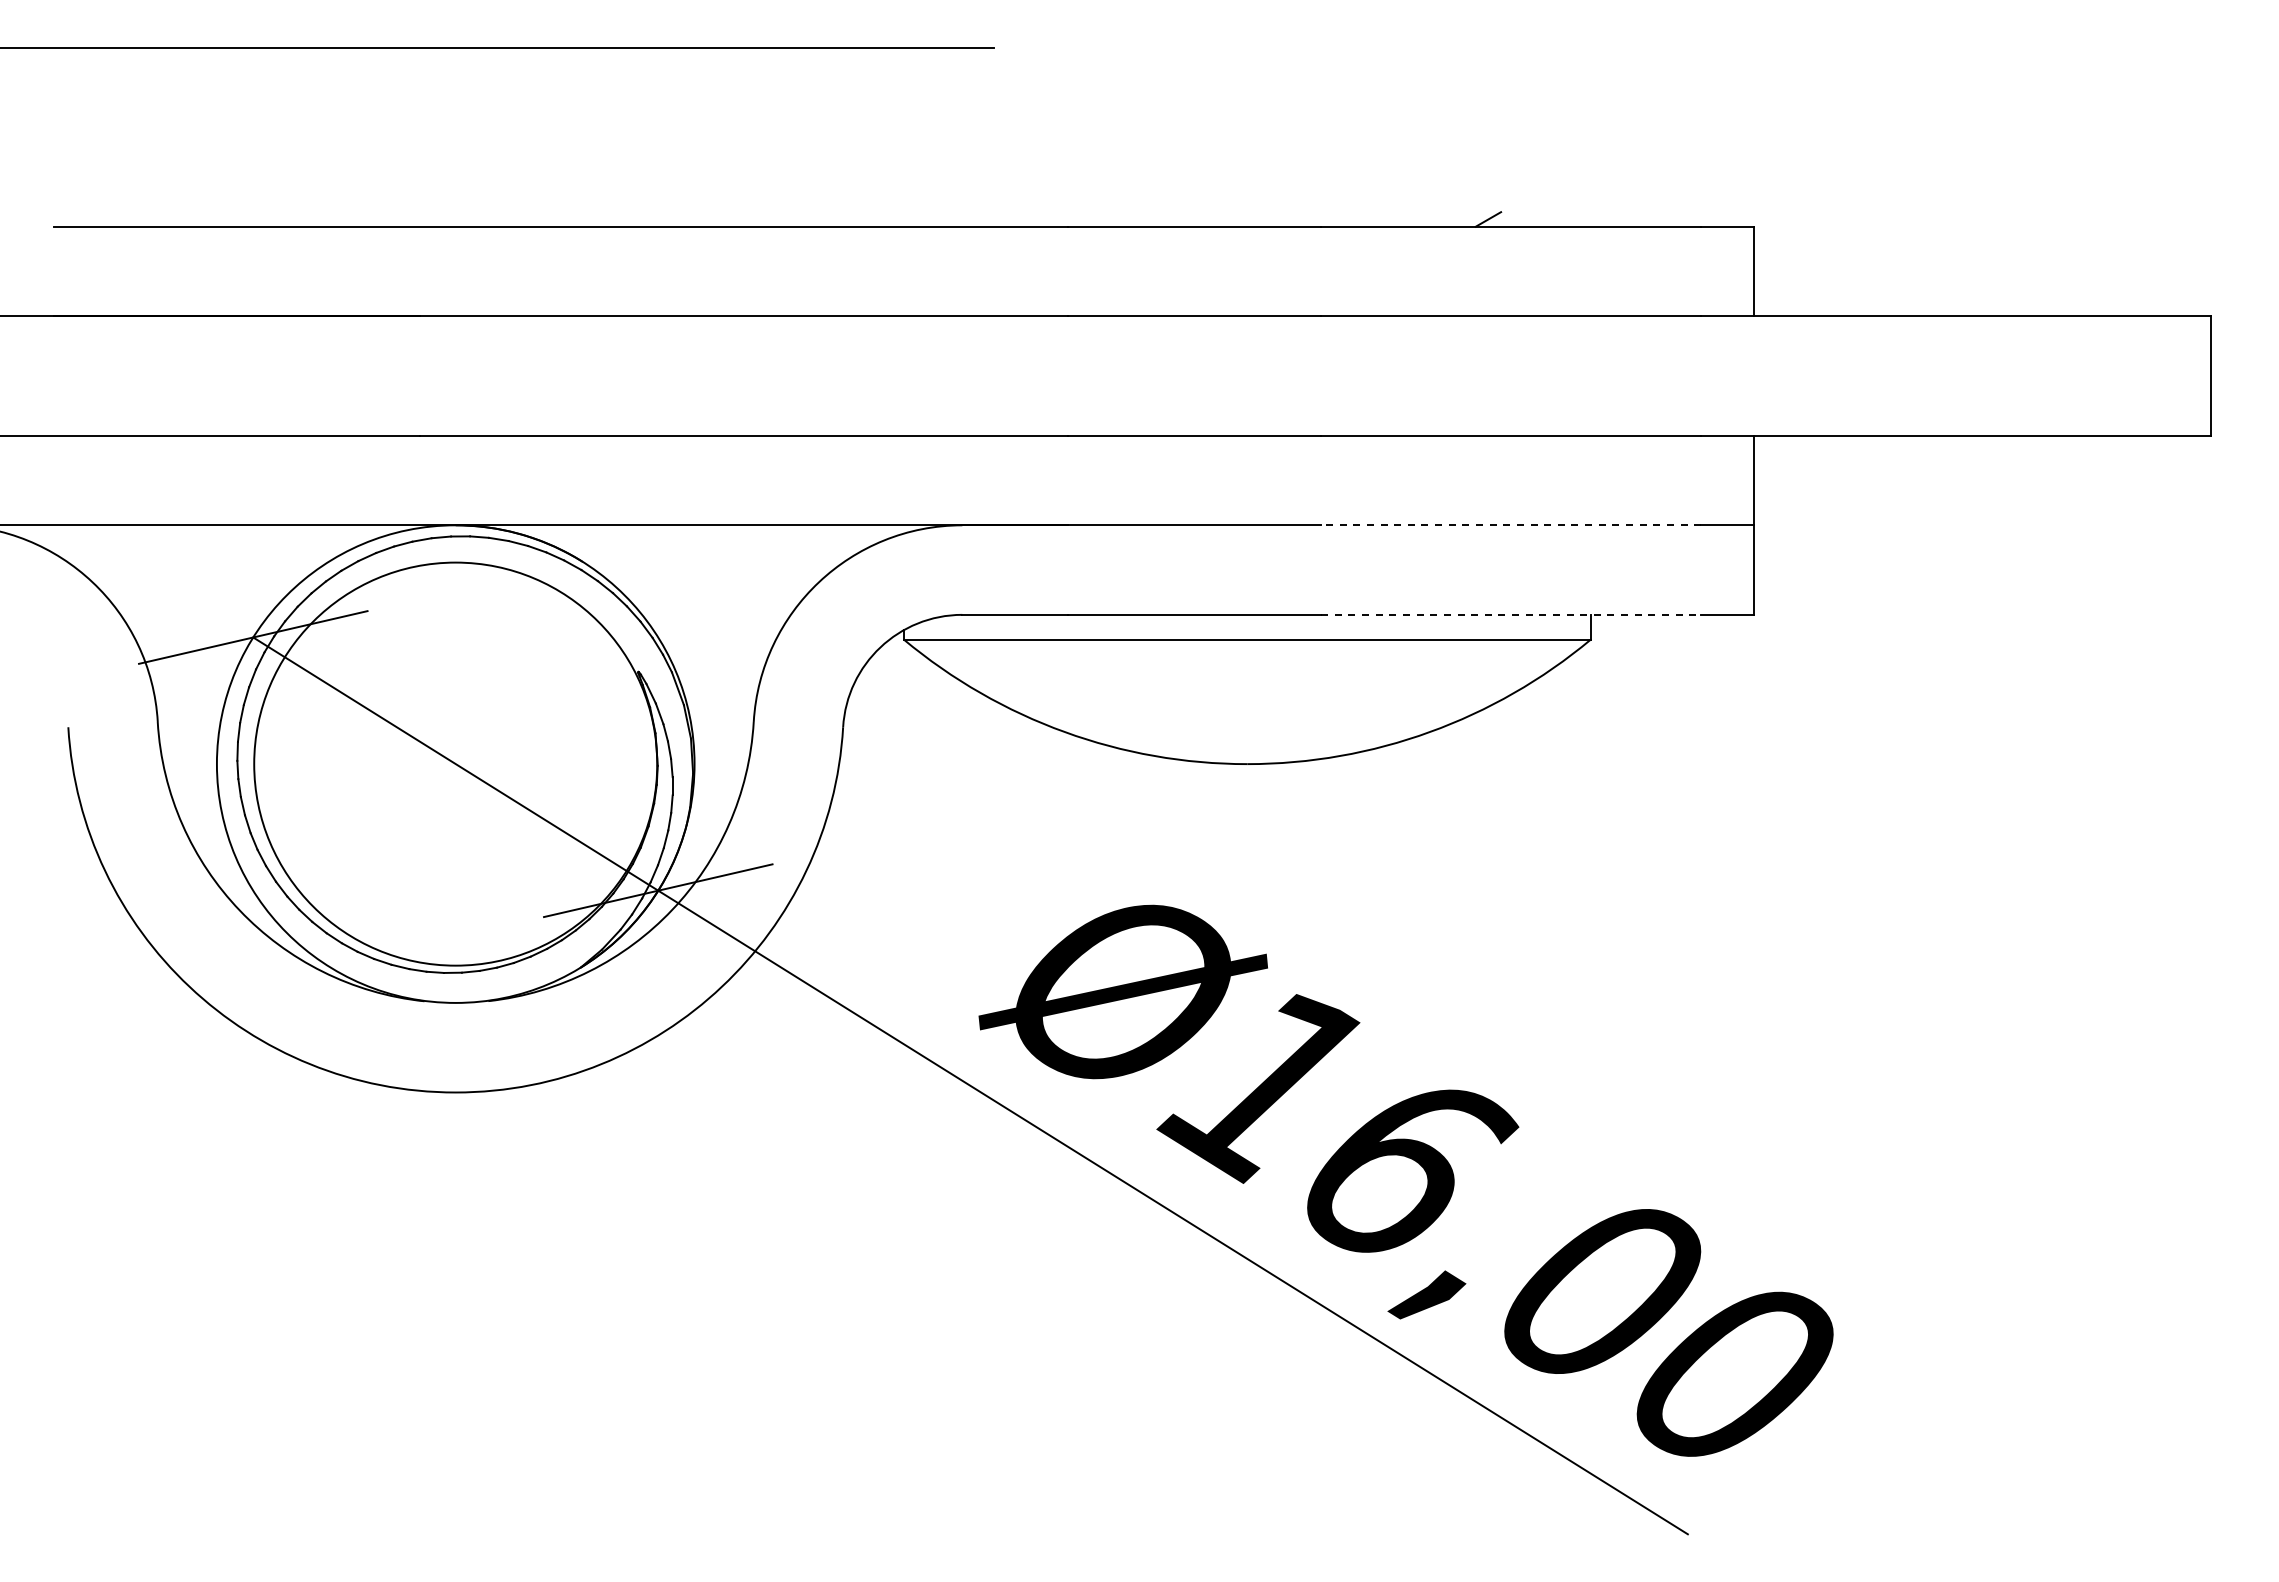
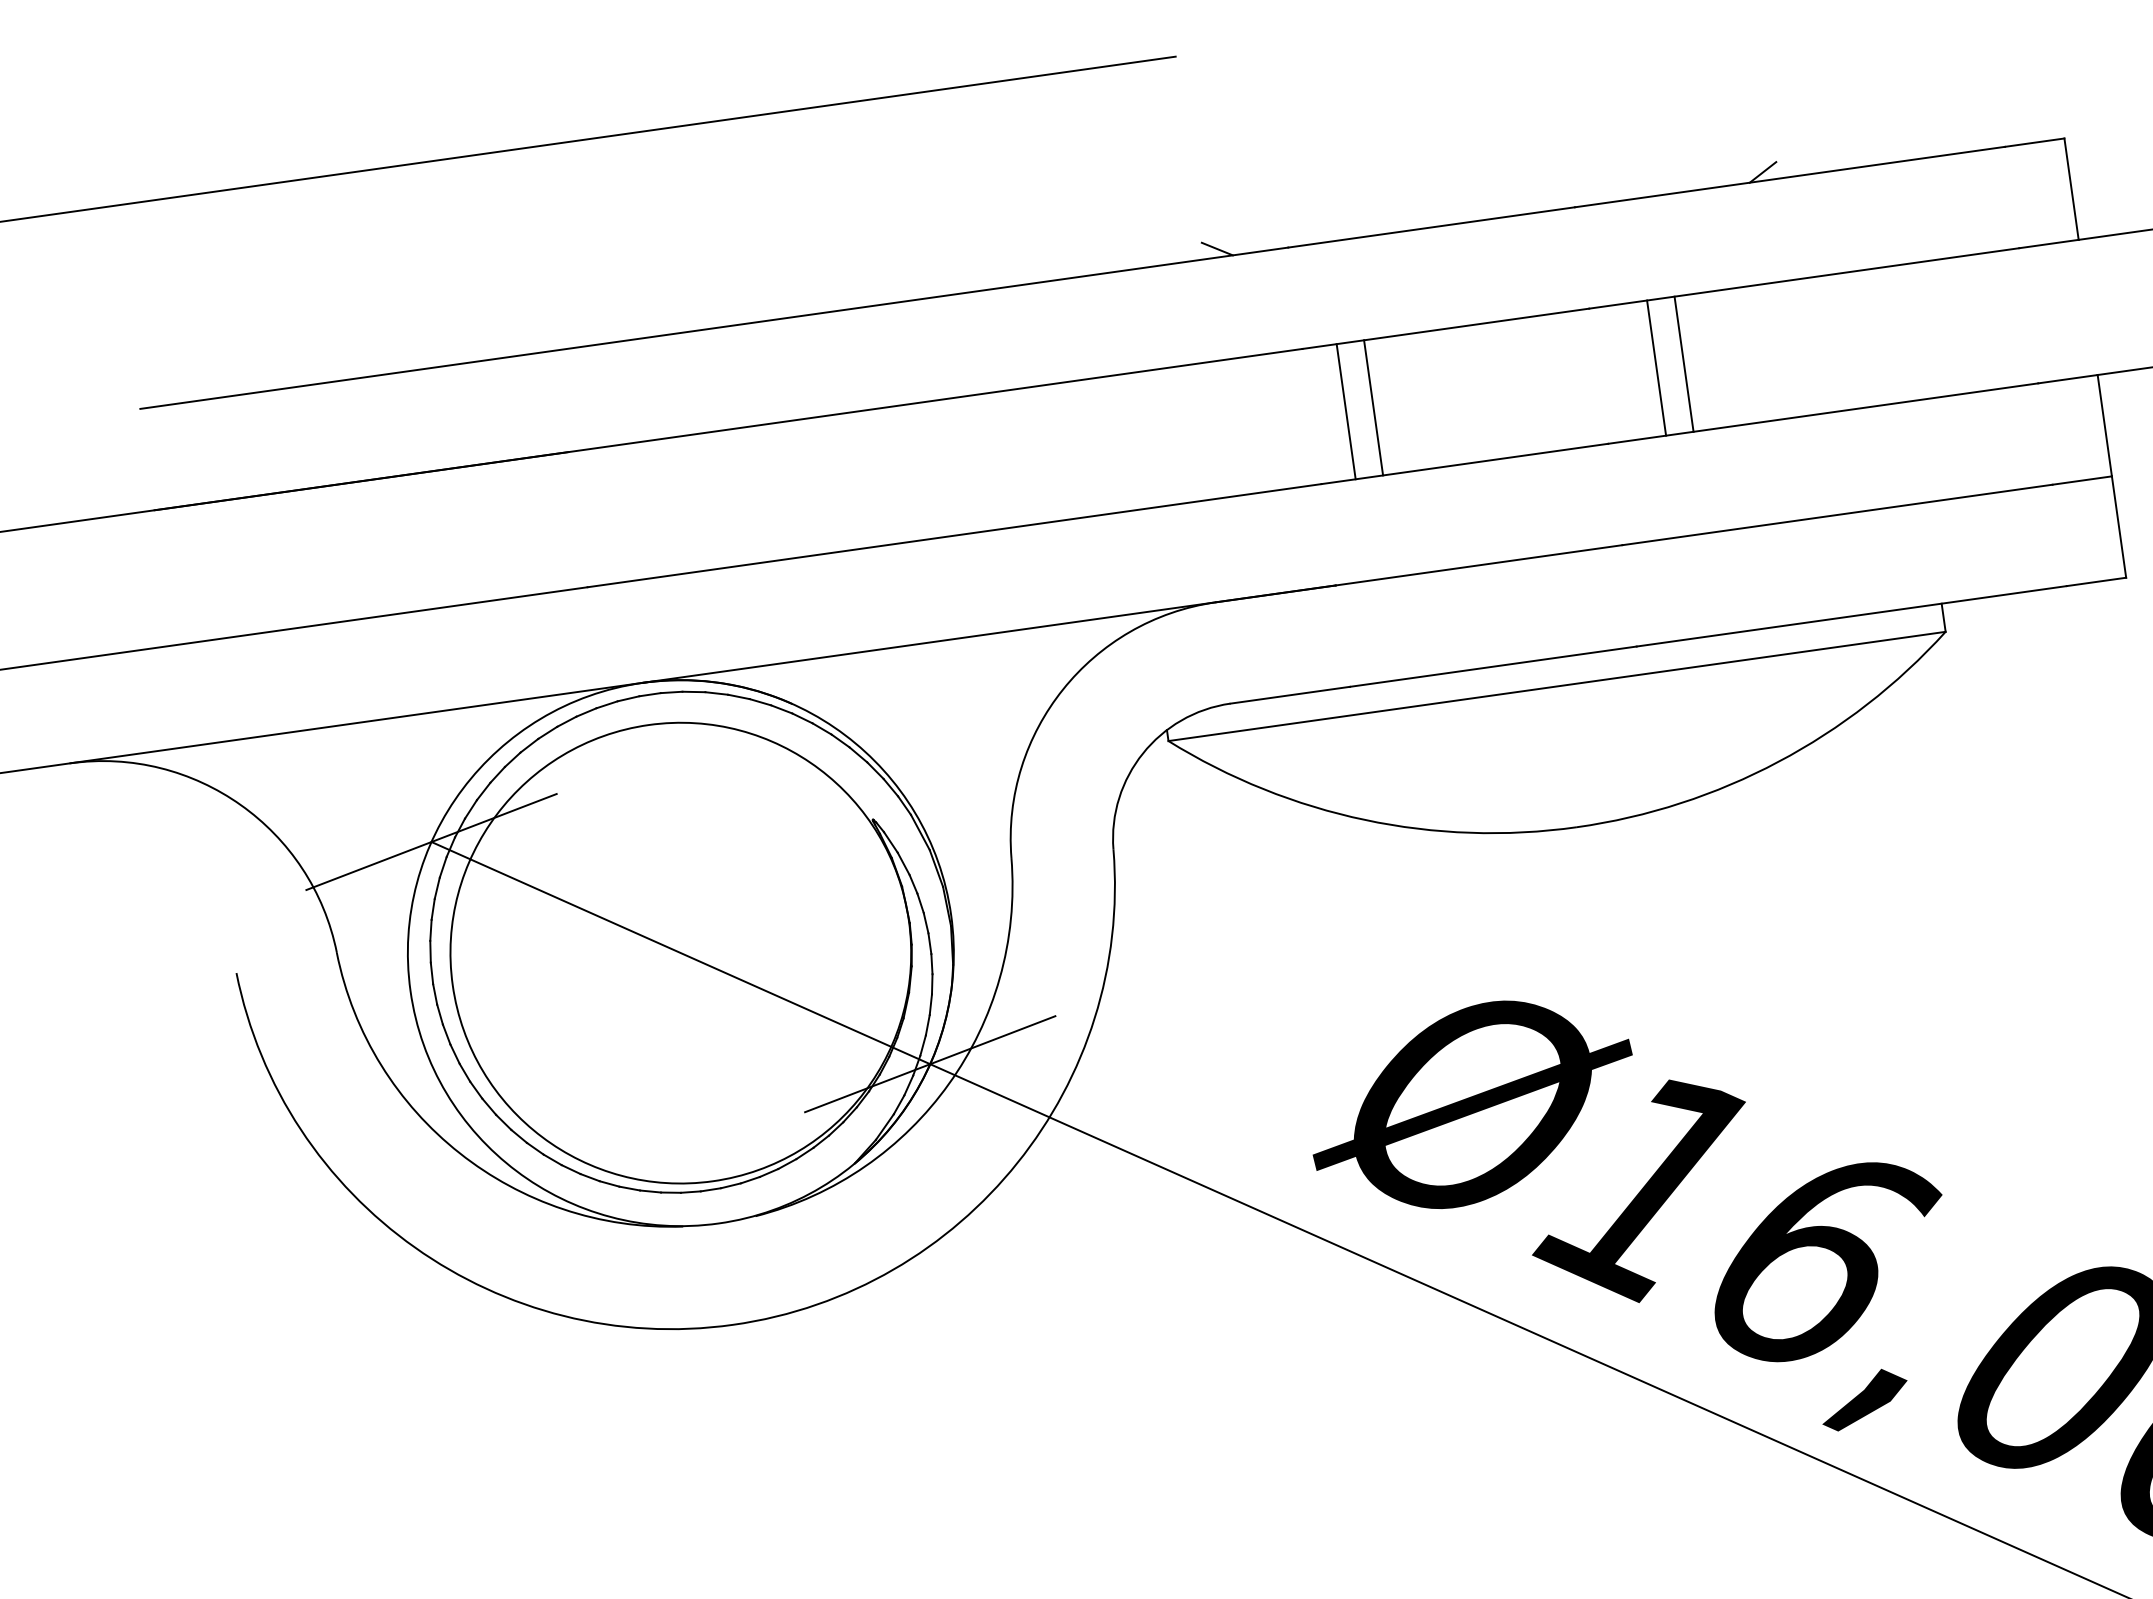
line: (1005, 219) -> (1216, 249), added
line: (1098, 375) -> (1346, 411), added
line: (1122, 375) -> (1373, 407), added
line: (1372, 375) -> (1656, 367), added
line: (1396, 375) -> (1683, 363), added
line: (1511, 525) -> (1837, 515), dashed -> solid
line: (1511, 614) -> (1852, 615), dashed -> solid

